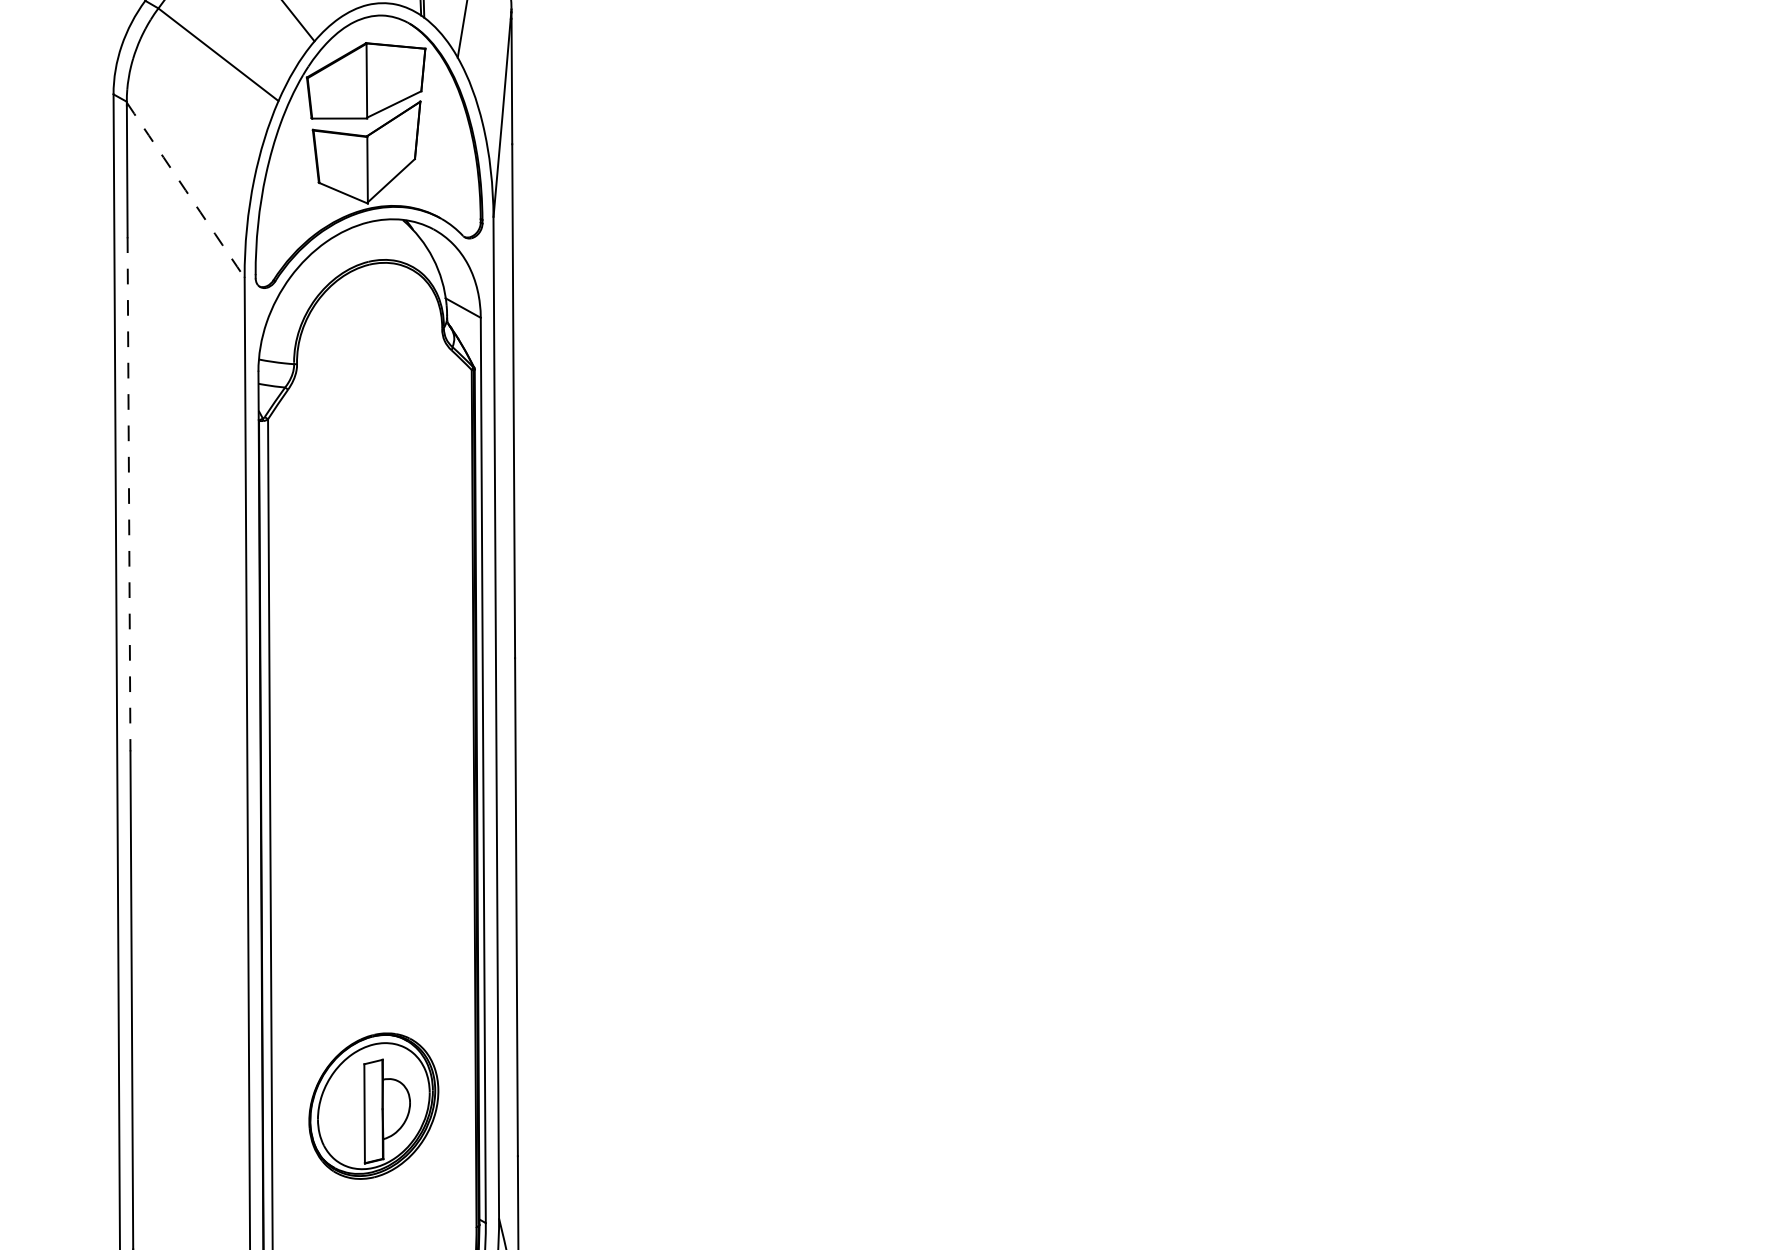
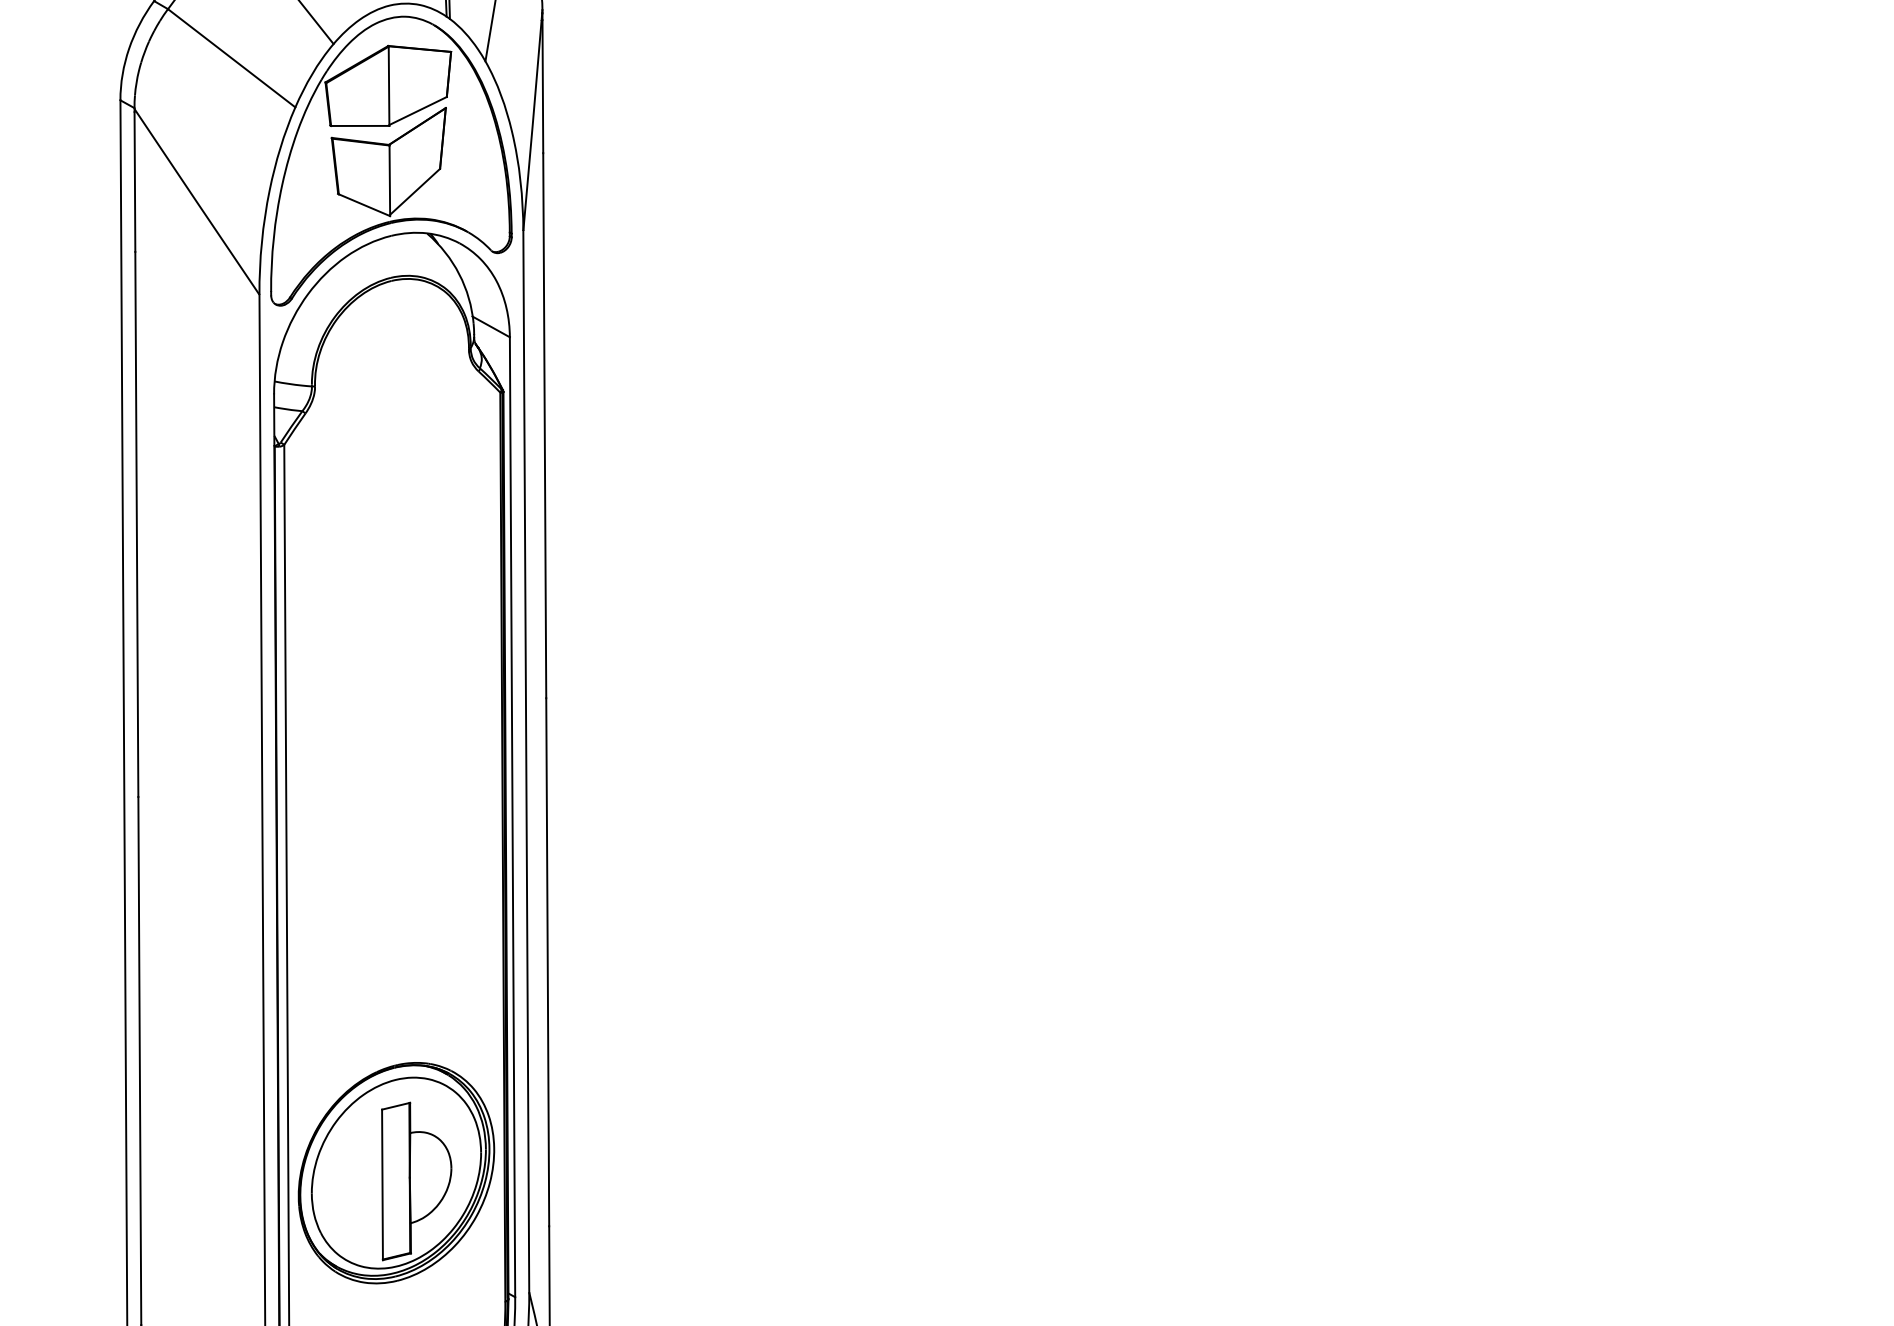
arc: (185, 190) -> (196, 202), dashed -> solid
line: (128, 494) -> (136, 524), dashed -> solid
part: (373, 1106) -> (396, 1173), size x1.43

